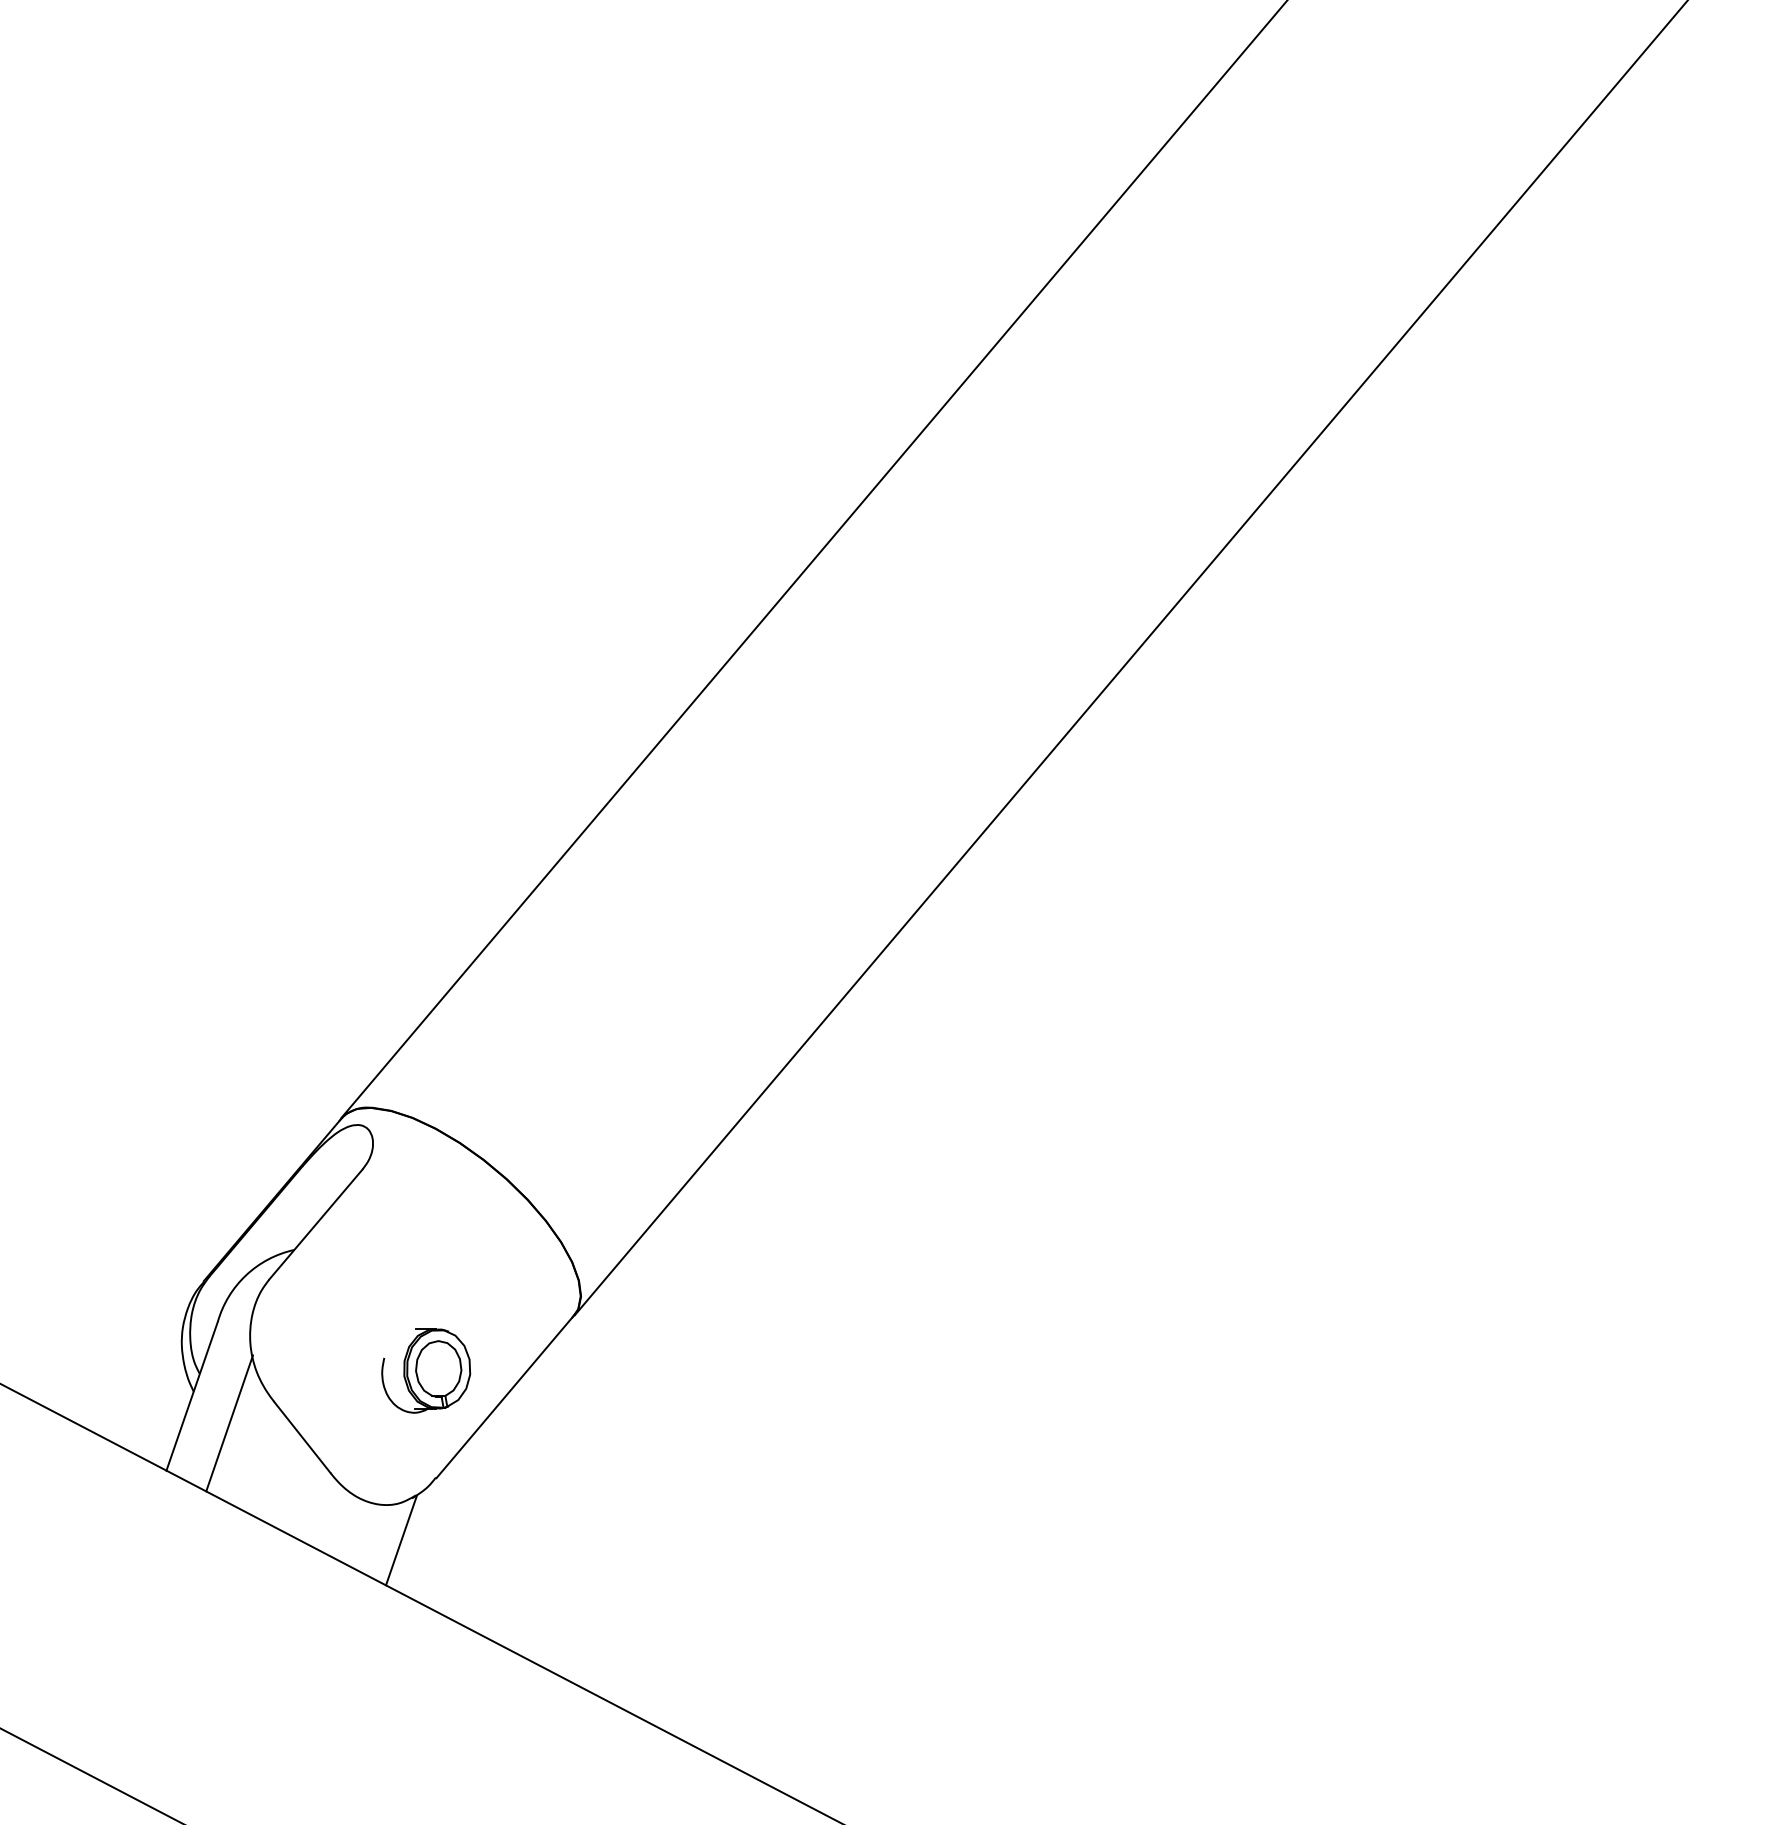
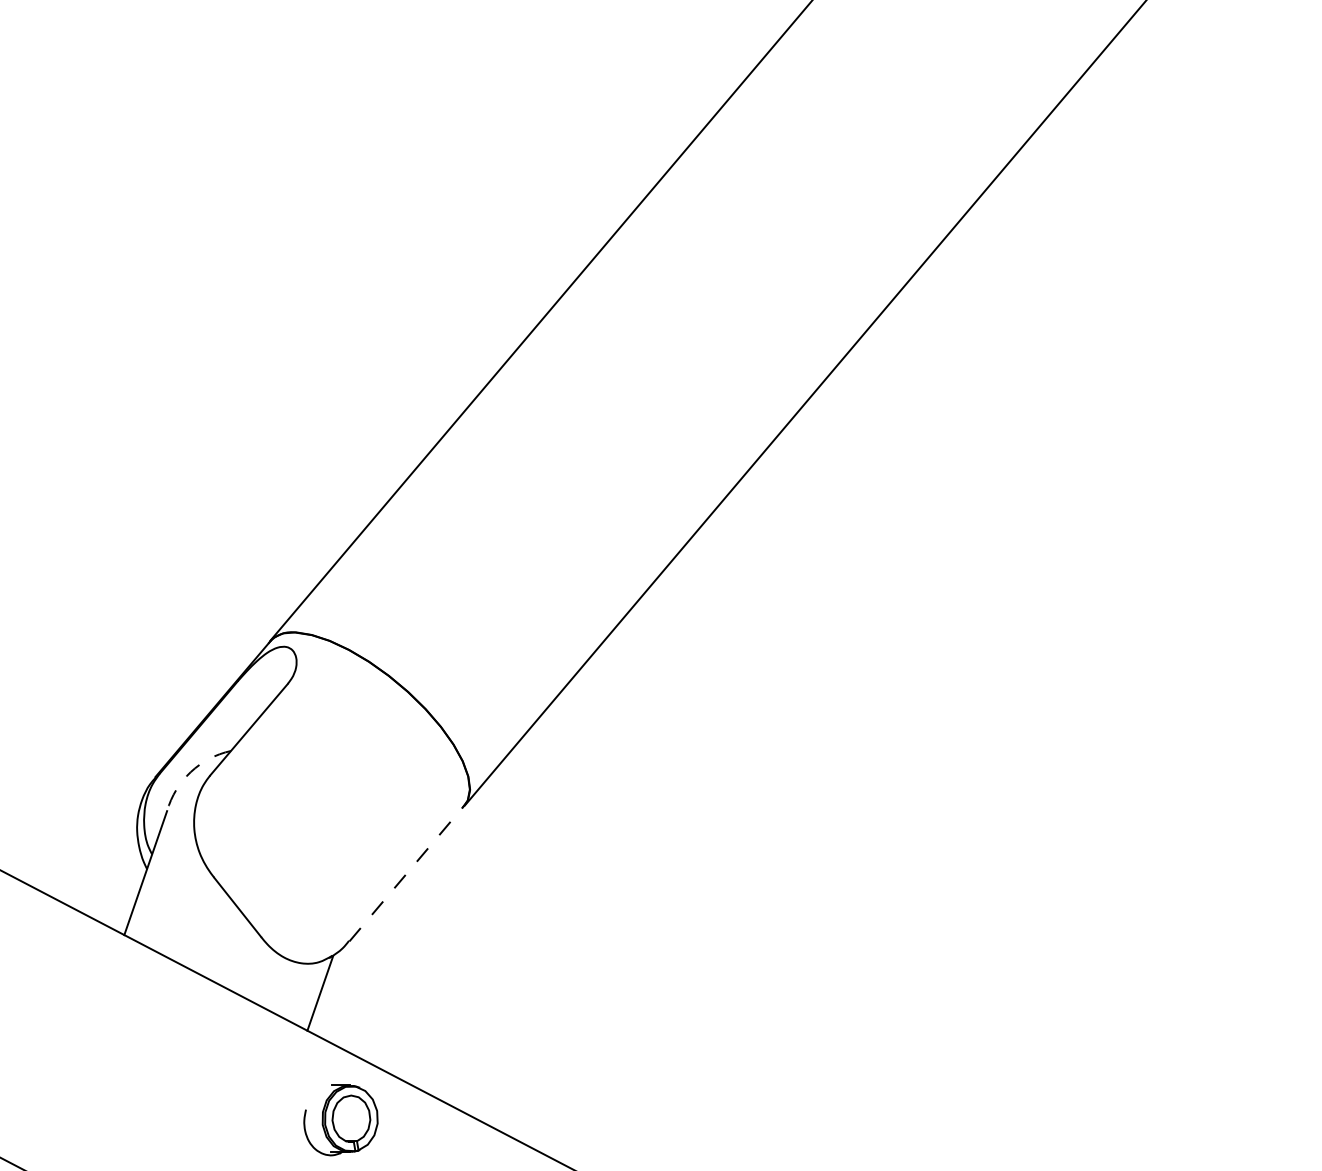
arc: (246, 1275) -> (191, 772), solid -> dashed
part: (426, 1370) -> (341, 1120), moved
line: (505, 1396) -> (407, 873), solid -> dashed
line: (229, 1423) -> (176, 895), removed

